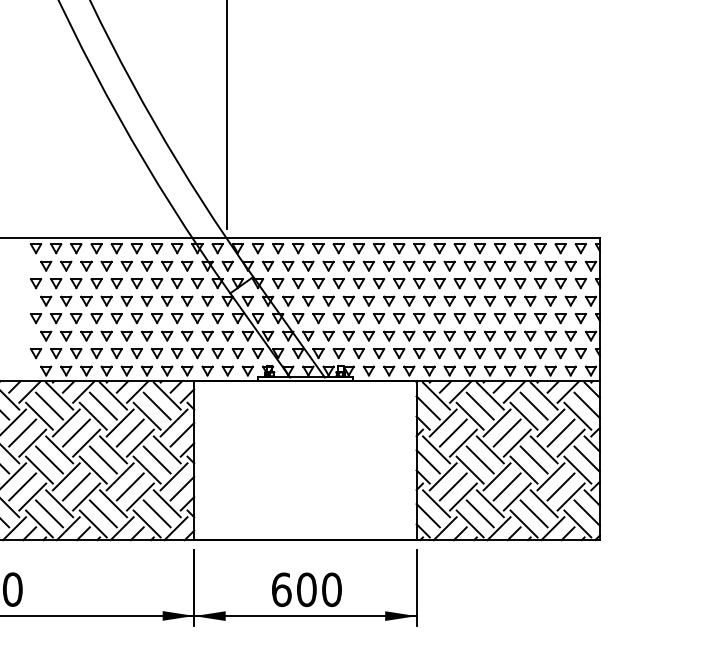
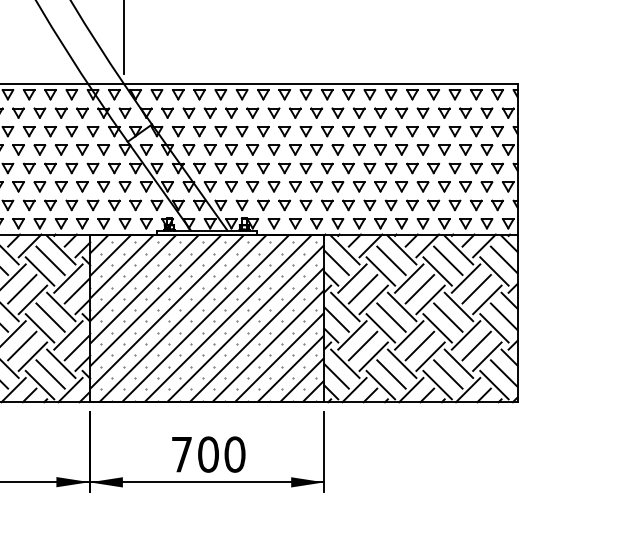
hatch: (305, 460) -> (207, 318), added
text: (281, 589) -> (181, 454), 600 -> 700

